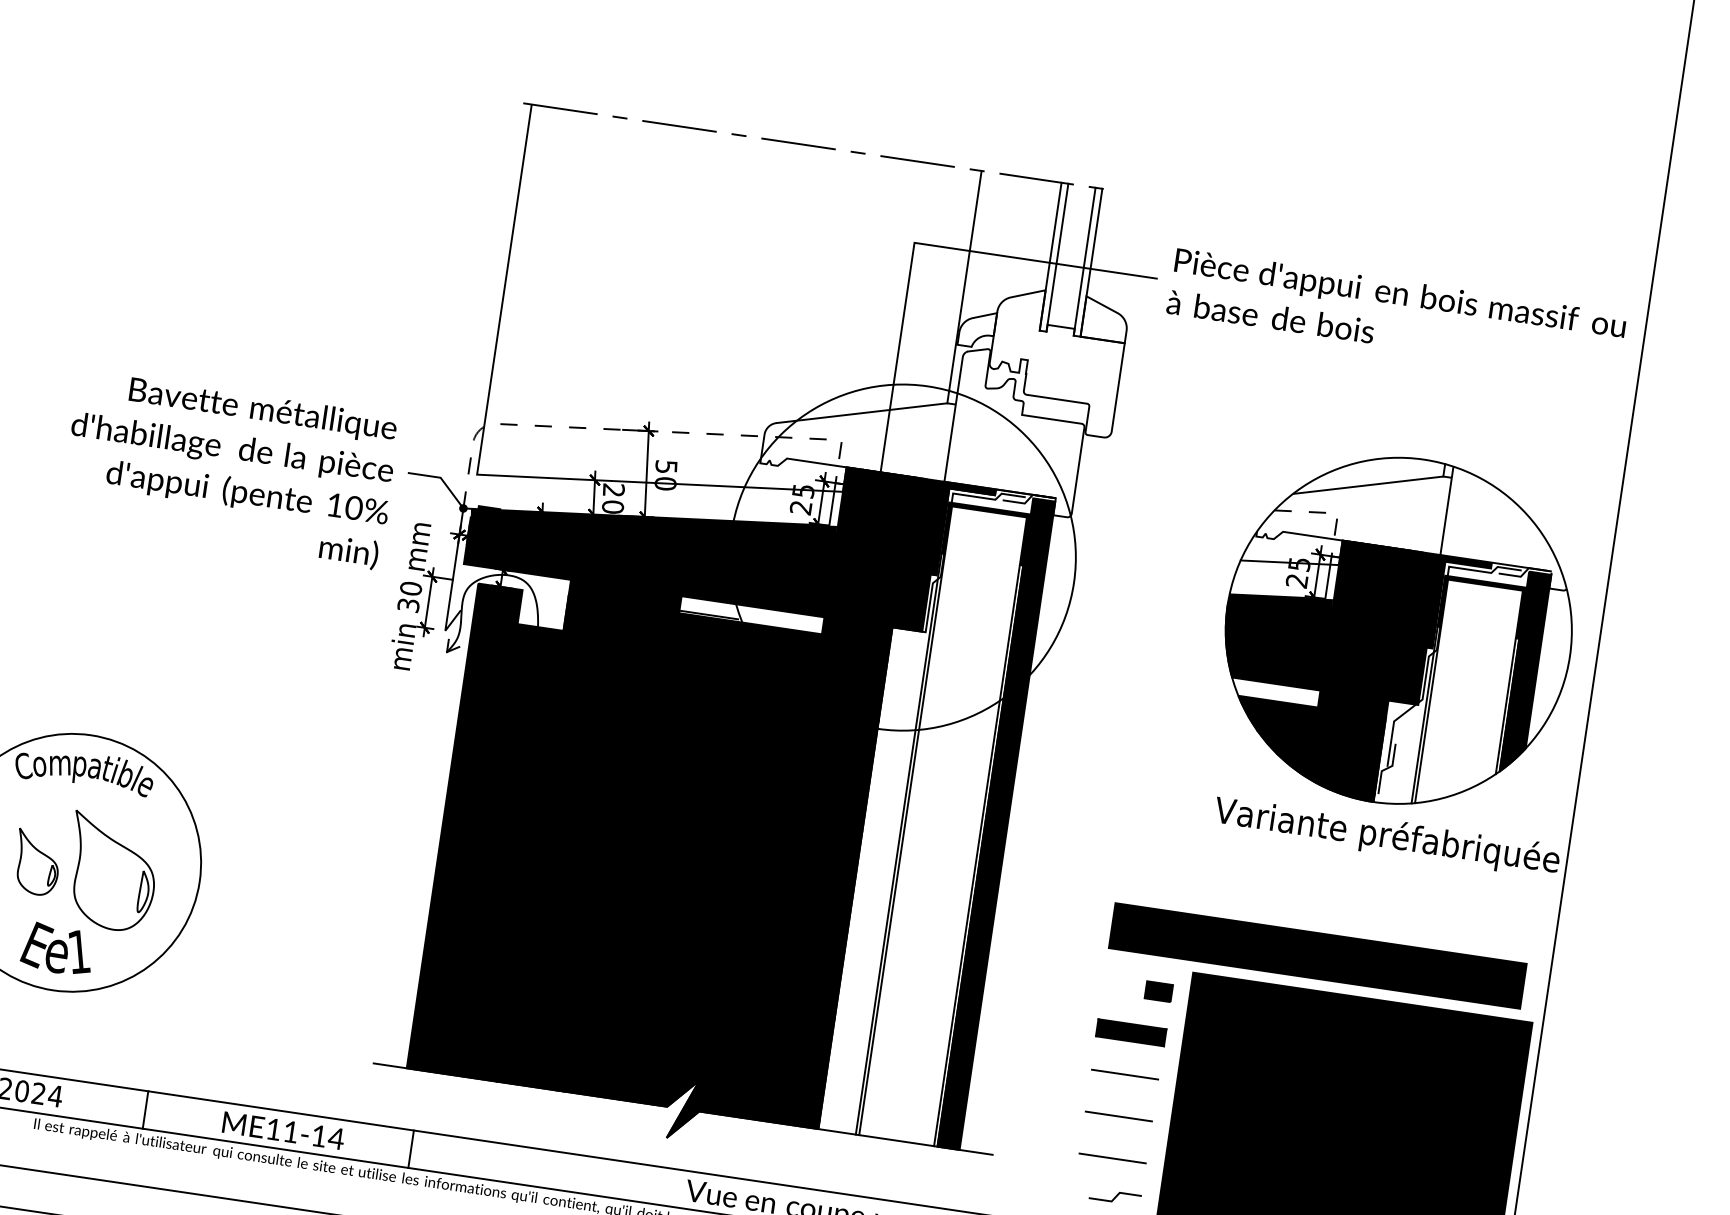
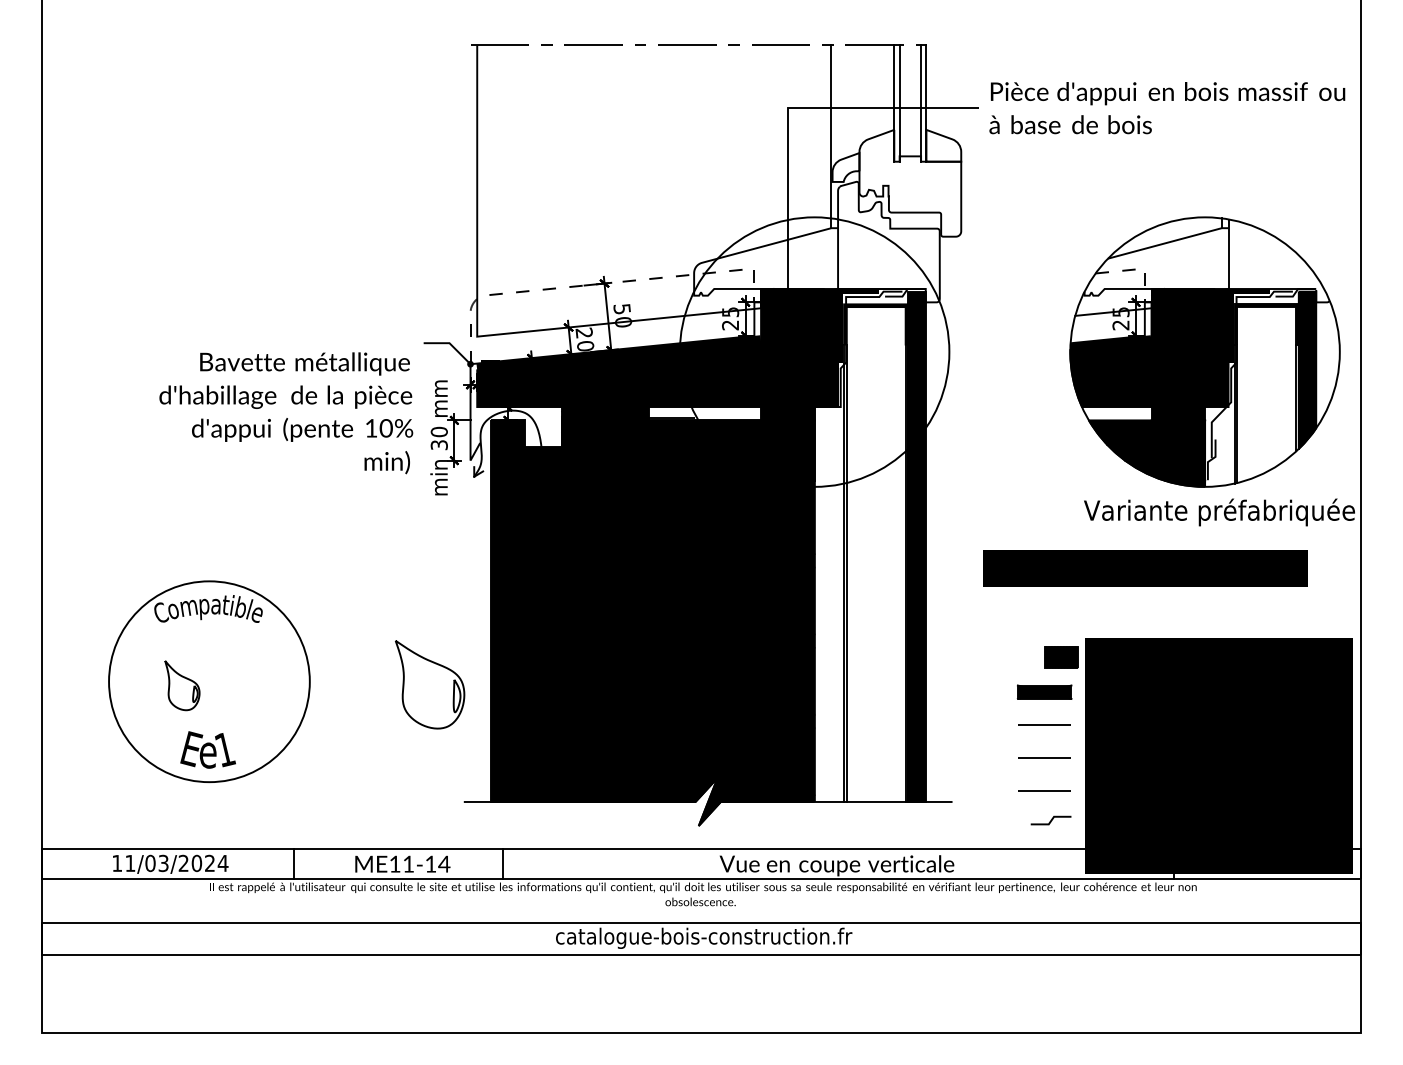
text: (230, 470) -> (286, 413), moved
part: (112, 872) -> (430, 684), moved
text: (1317, 955) -> (1145, 568), moved
part: (1157, 991) -> (1060, 657), size x1.6

